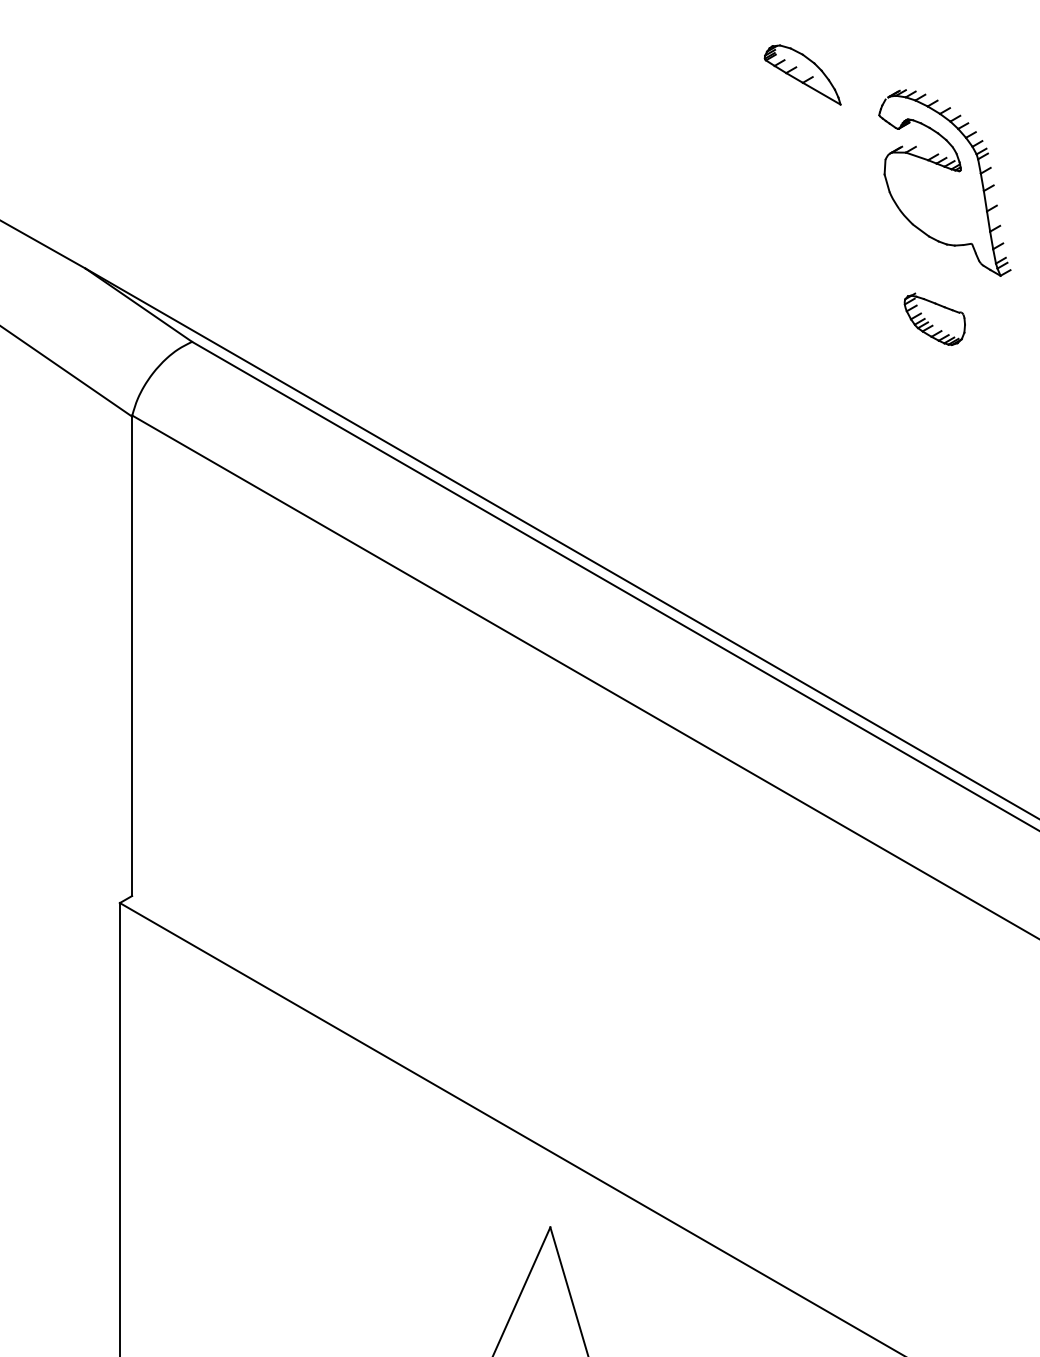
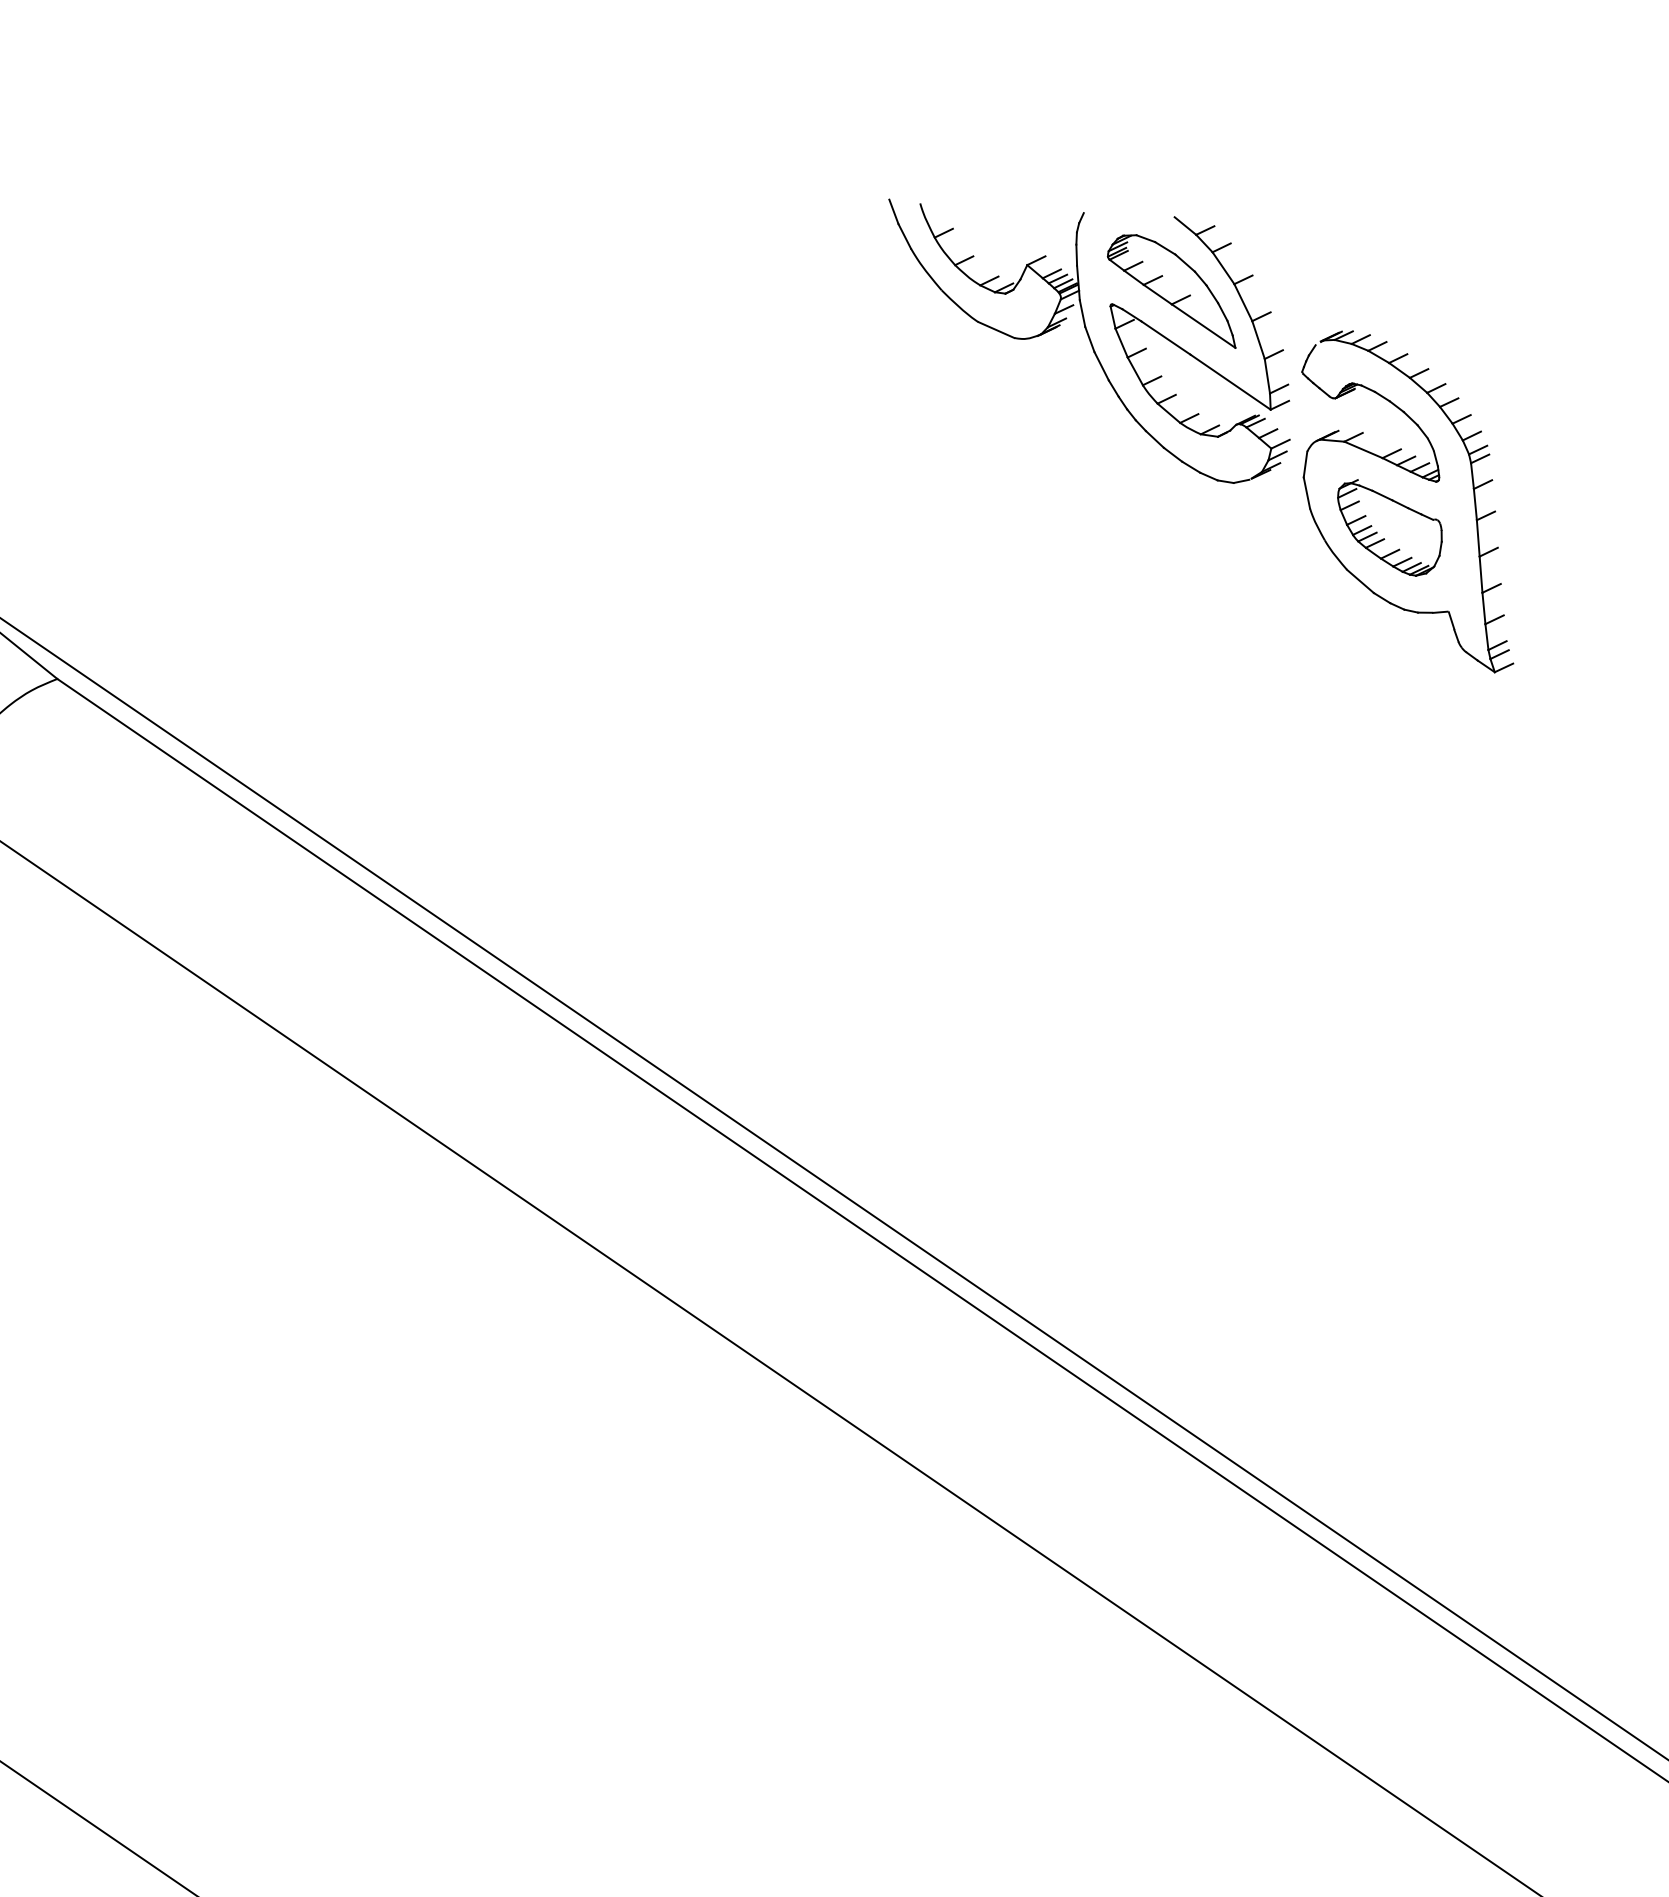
part: (757, 106) -> (1088, 339), added
part: (934, 318) -> (1388, 526), moved

